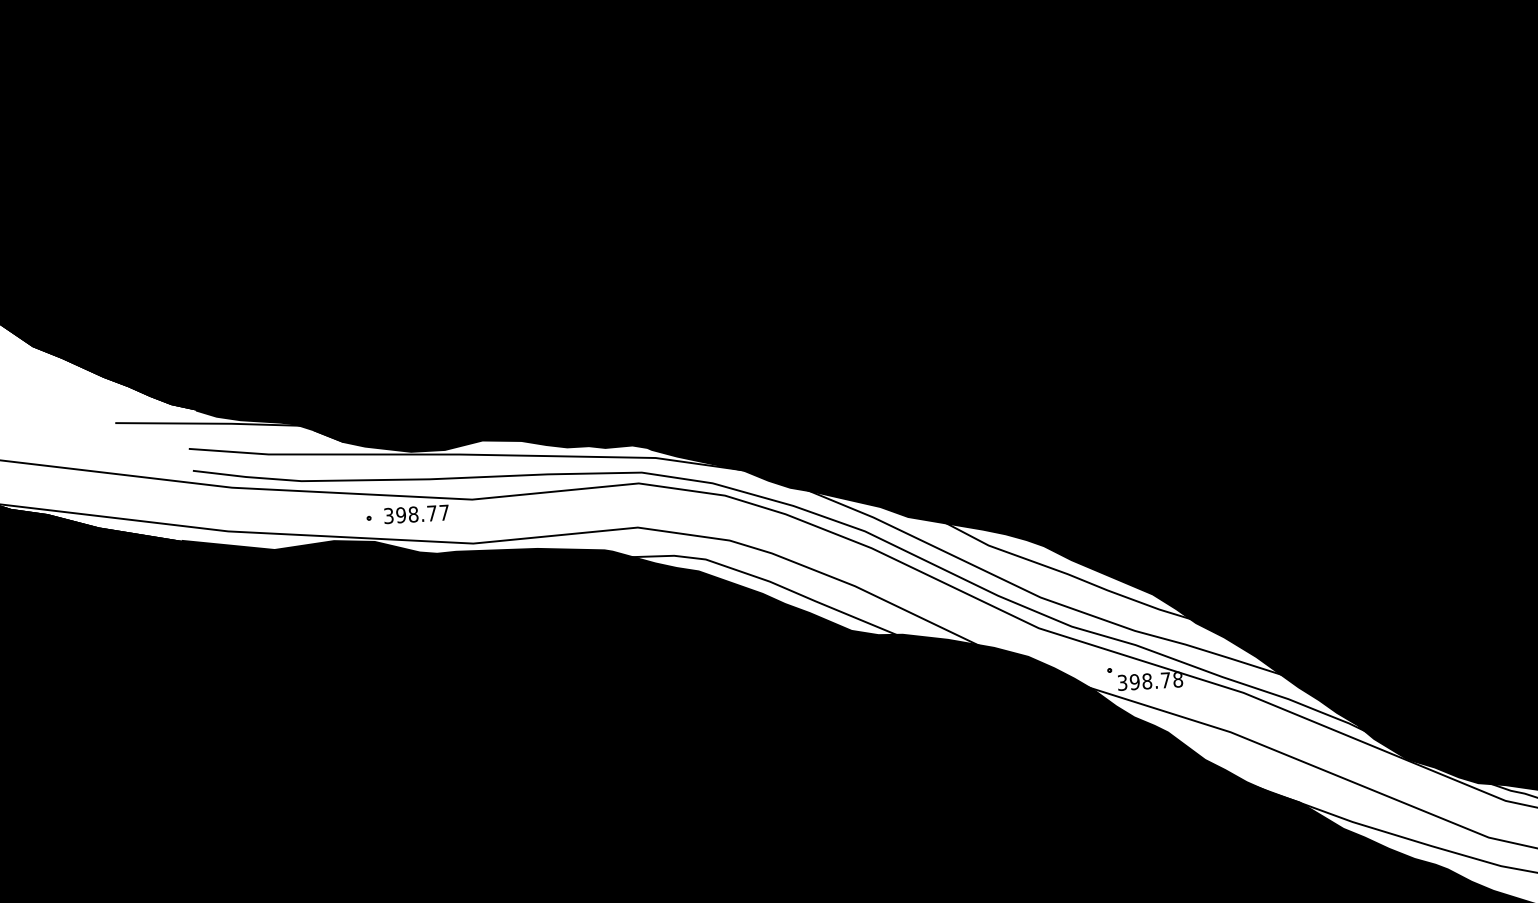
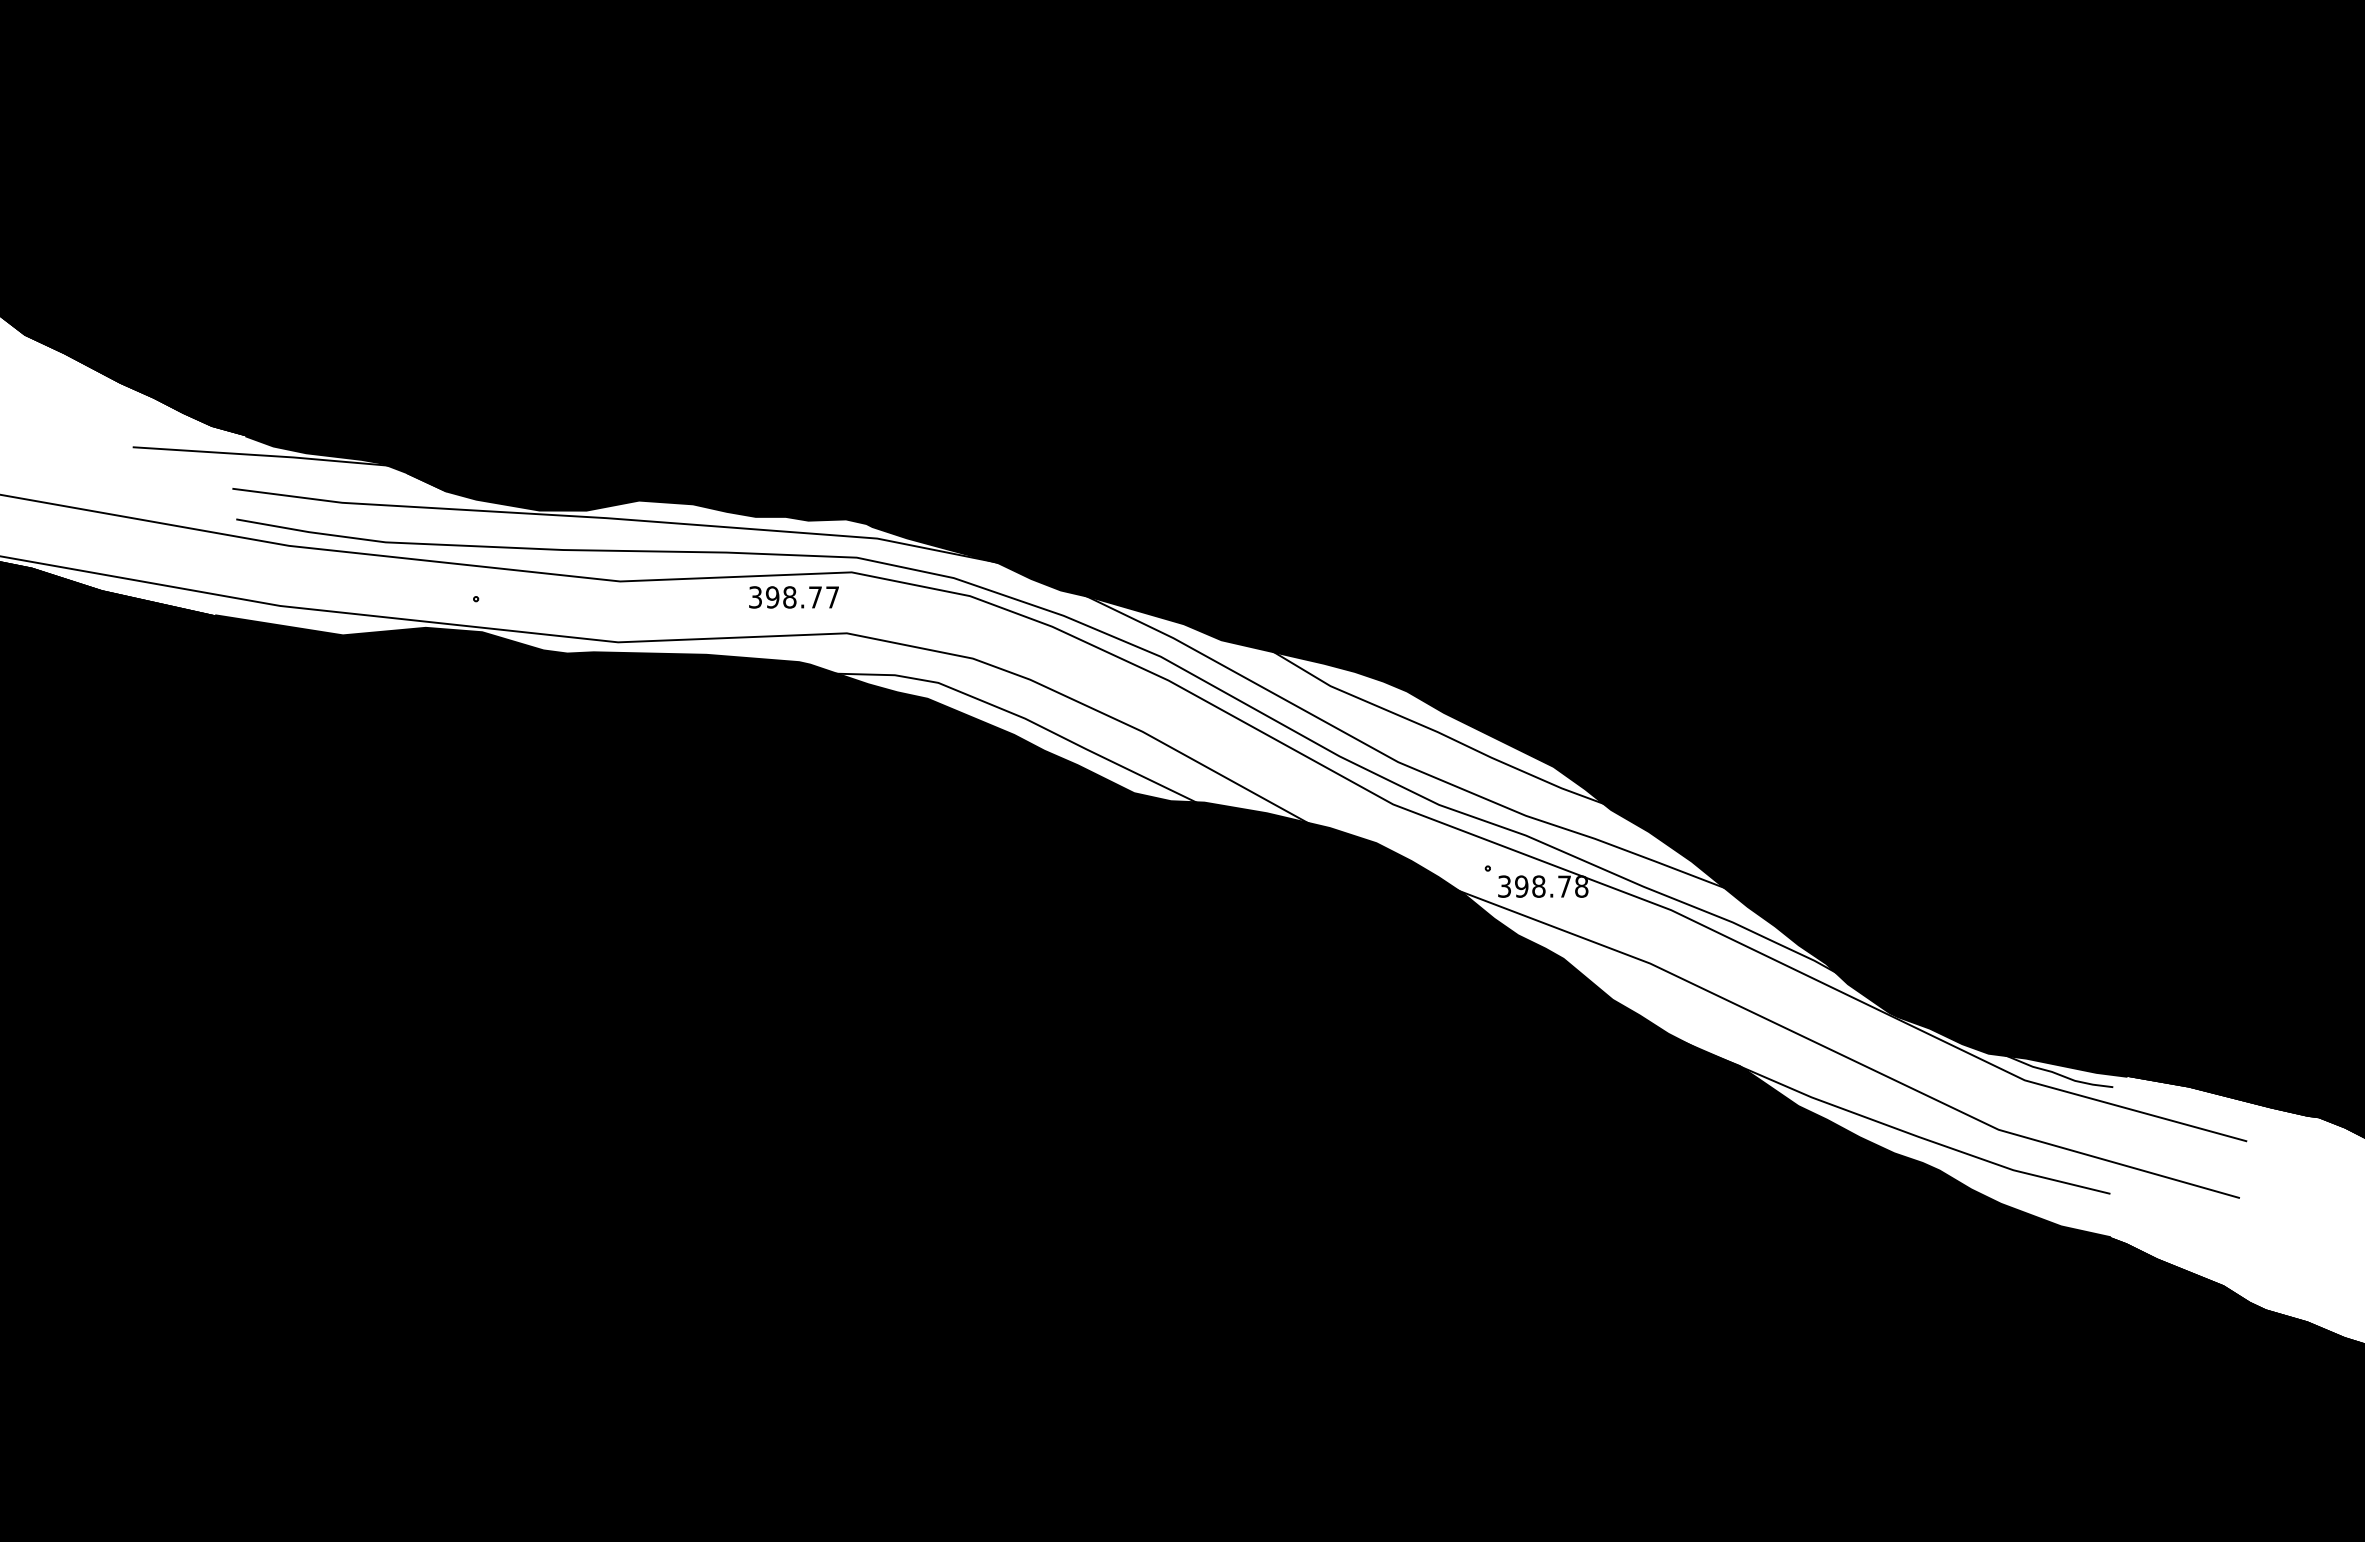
text: (416, 514) -> (793, 597), moved

